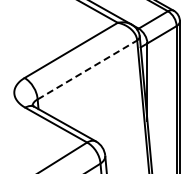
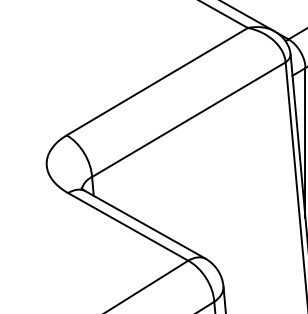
line: (87, 69) -> (188, 118), dashed -> solid

